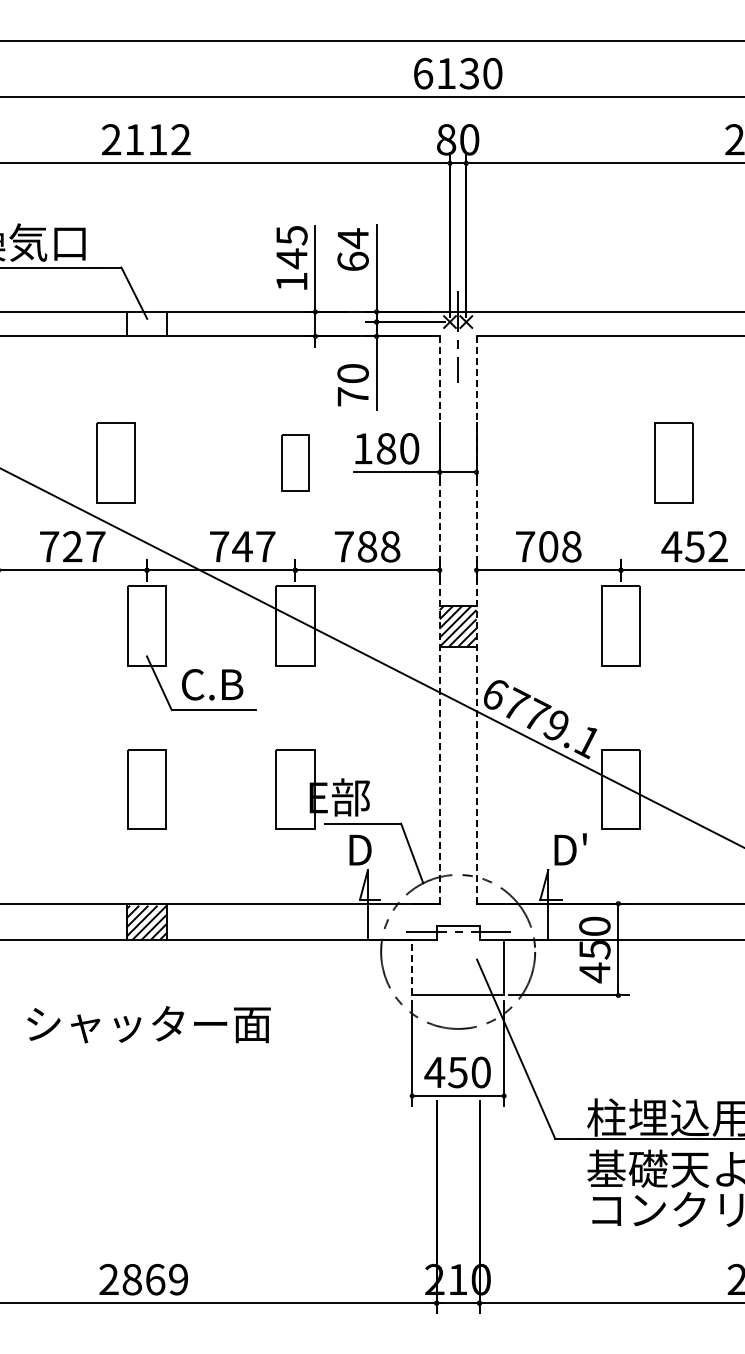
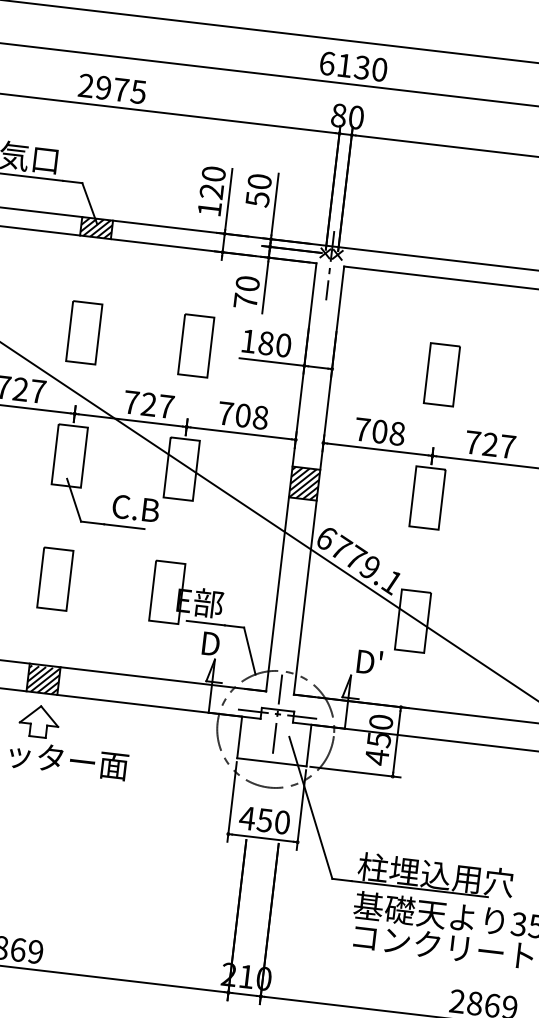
text: (157, 139) -> (120, 89), 2112 -> 2975
text: (291, 247) -> (212, 183), 145 -> 120
text: (352, 249) -> (258, 190), 64 -> 50
hatch: (146, 323) -> (96, 227), added
part: (115, 462) -> (83, 332), moved
part: (295, 462) -> (196, 345), size x1.43
part: (673, 462) -> (441, 374), moved
text: (242, 546) -> (148, 404), 747 -> 727
text: (367, 546) -> (243, 415), 788 -> 708
text: (694, 546) -> (490, 444), 452 -> 727
line: (439, 620) -> (291, 477), dashed -> solid
line: (476, 620) -> (318, 480), dashed -> solid
text: (212, 684) -> (135, 508), moved
line: (458, 931) -> (277, 714), added
line: (412, 967) -> (239, 737), dashed -> solid
part: (147, 977) -> (39, 721), added

